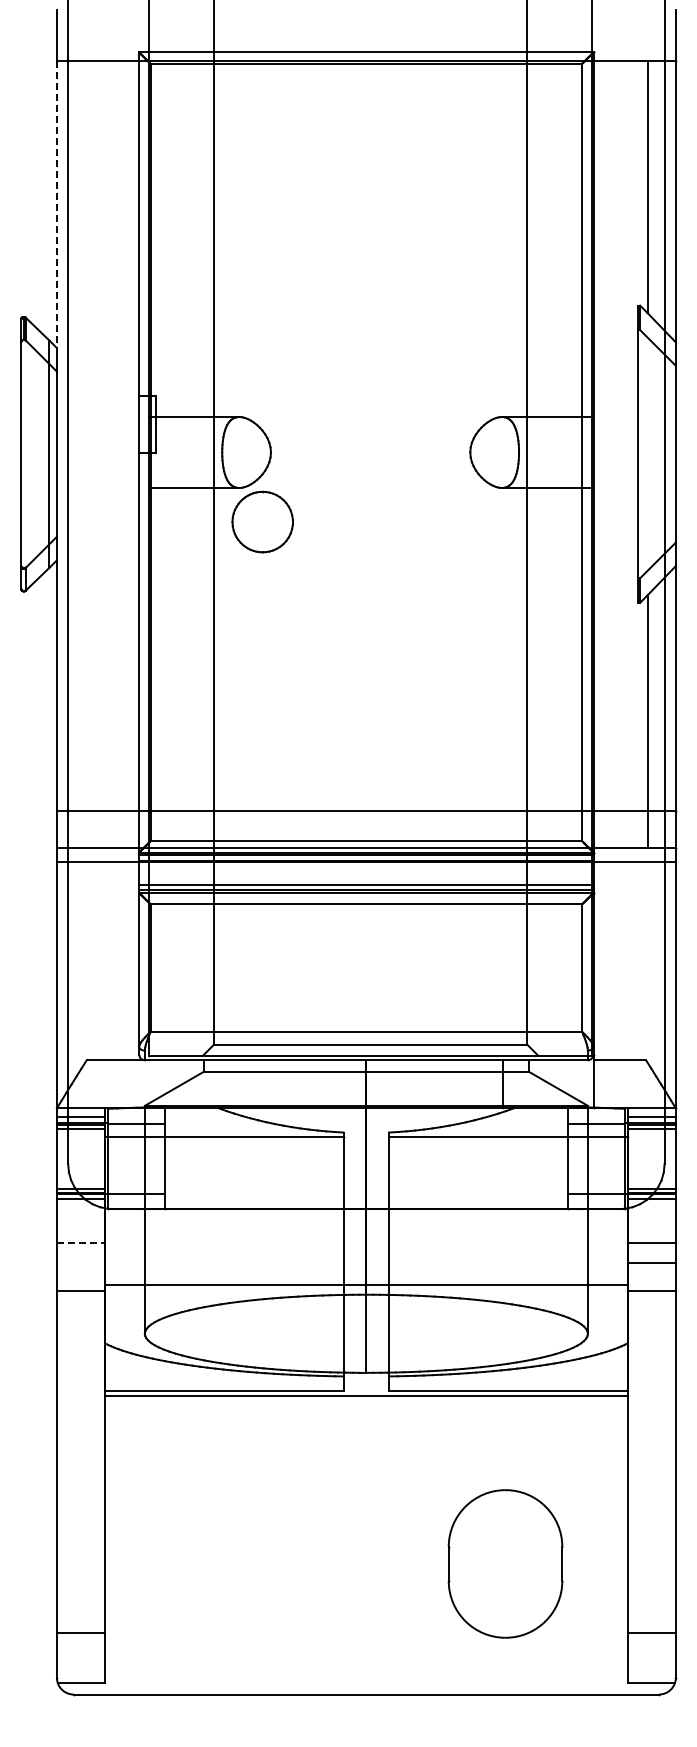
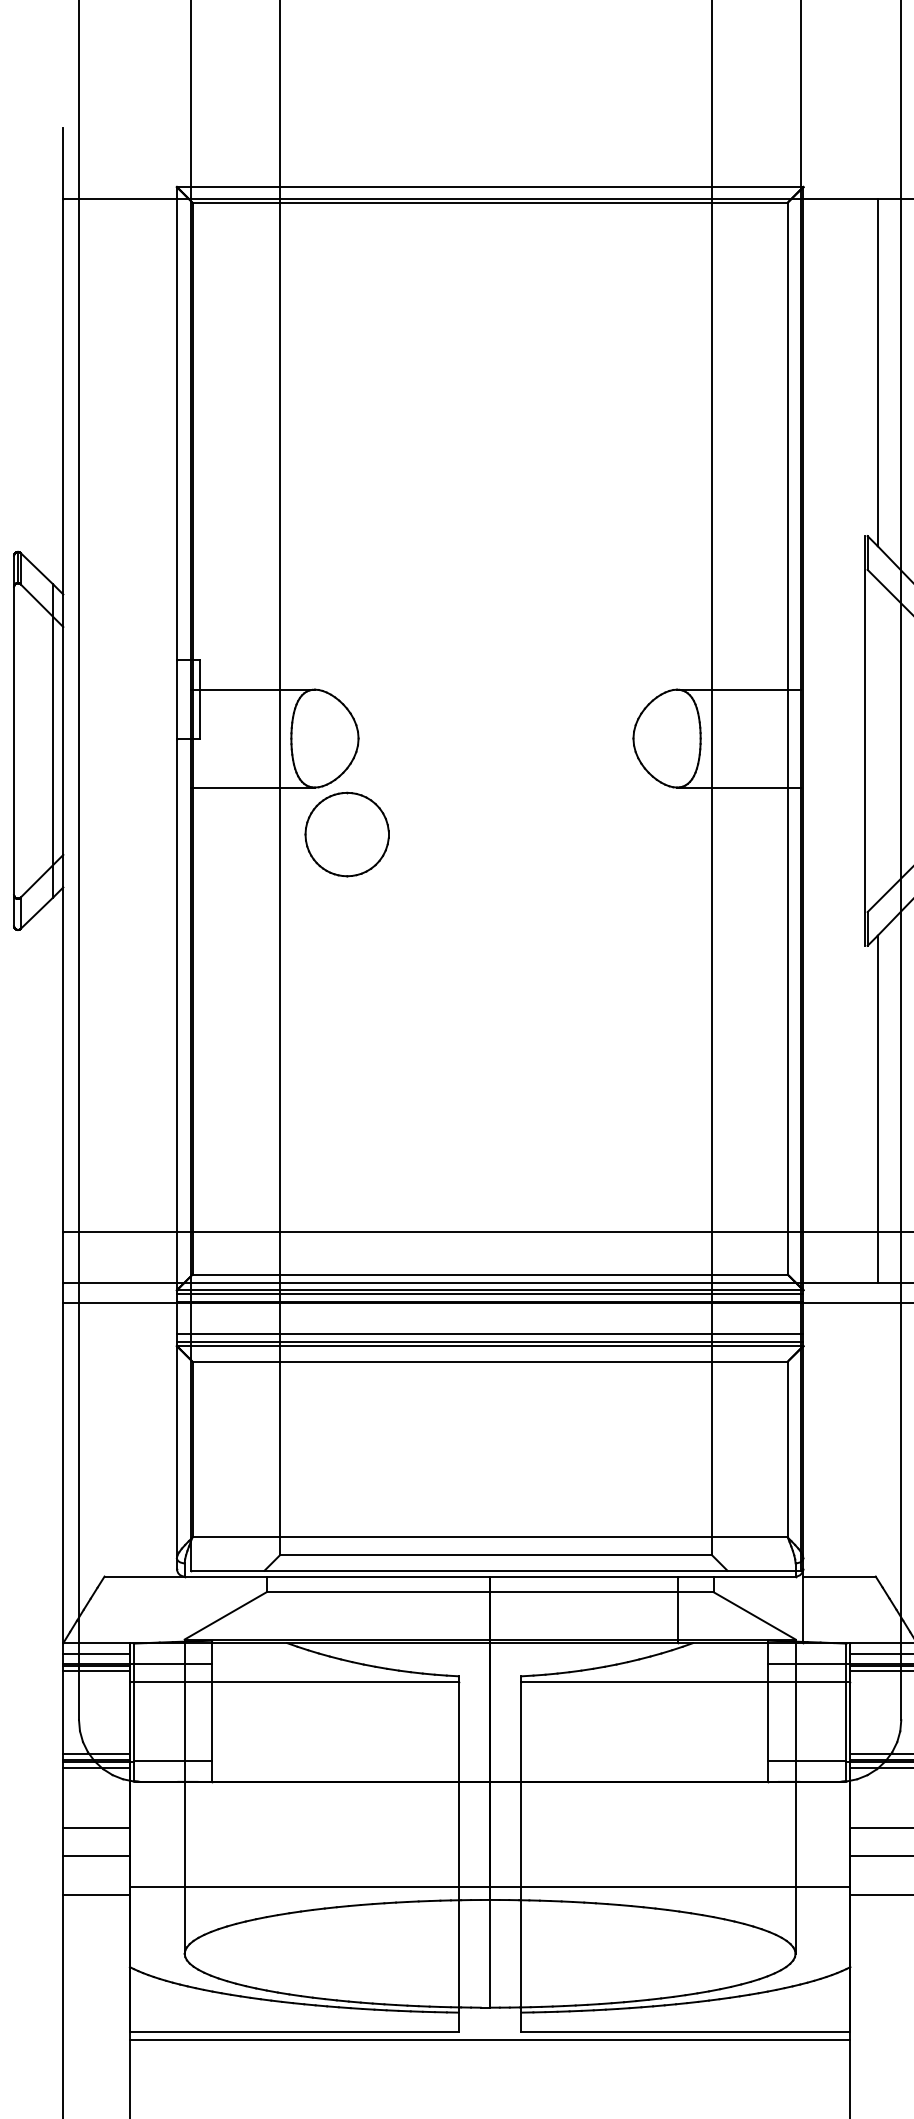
line: (56, 204) -> (62, 396), dashed -> solid
line: (81, 1242) -> (97, 1827), dashed -> solid
line: (80, 1262) -> (95, 1855), added

